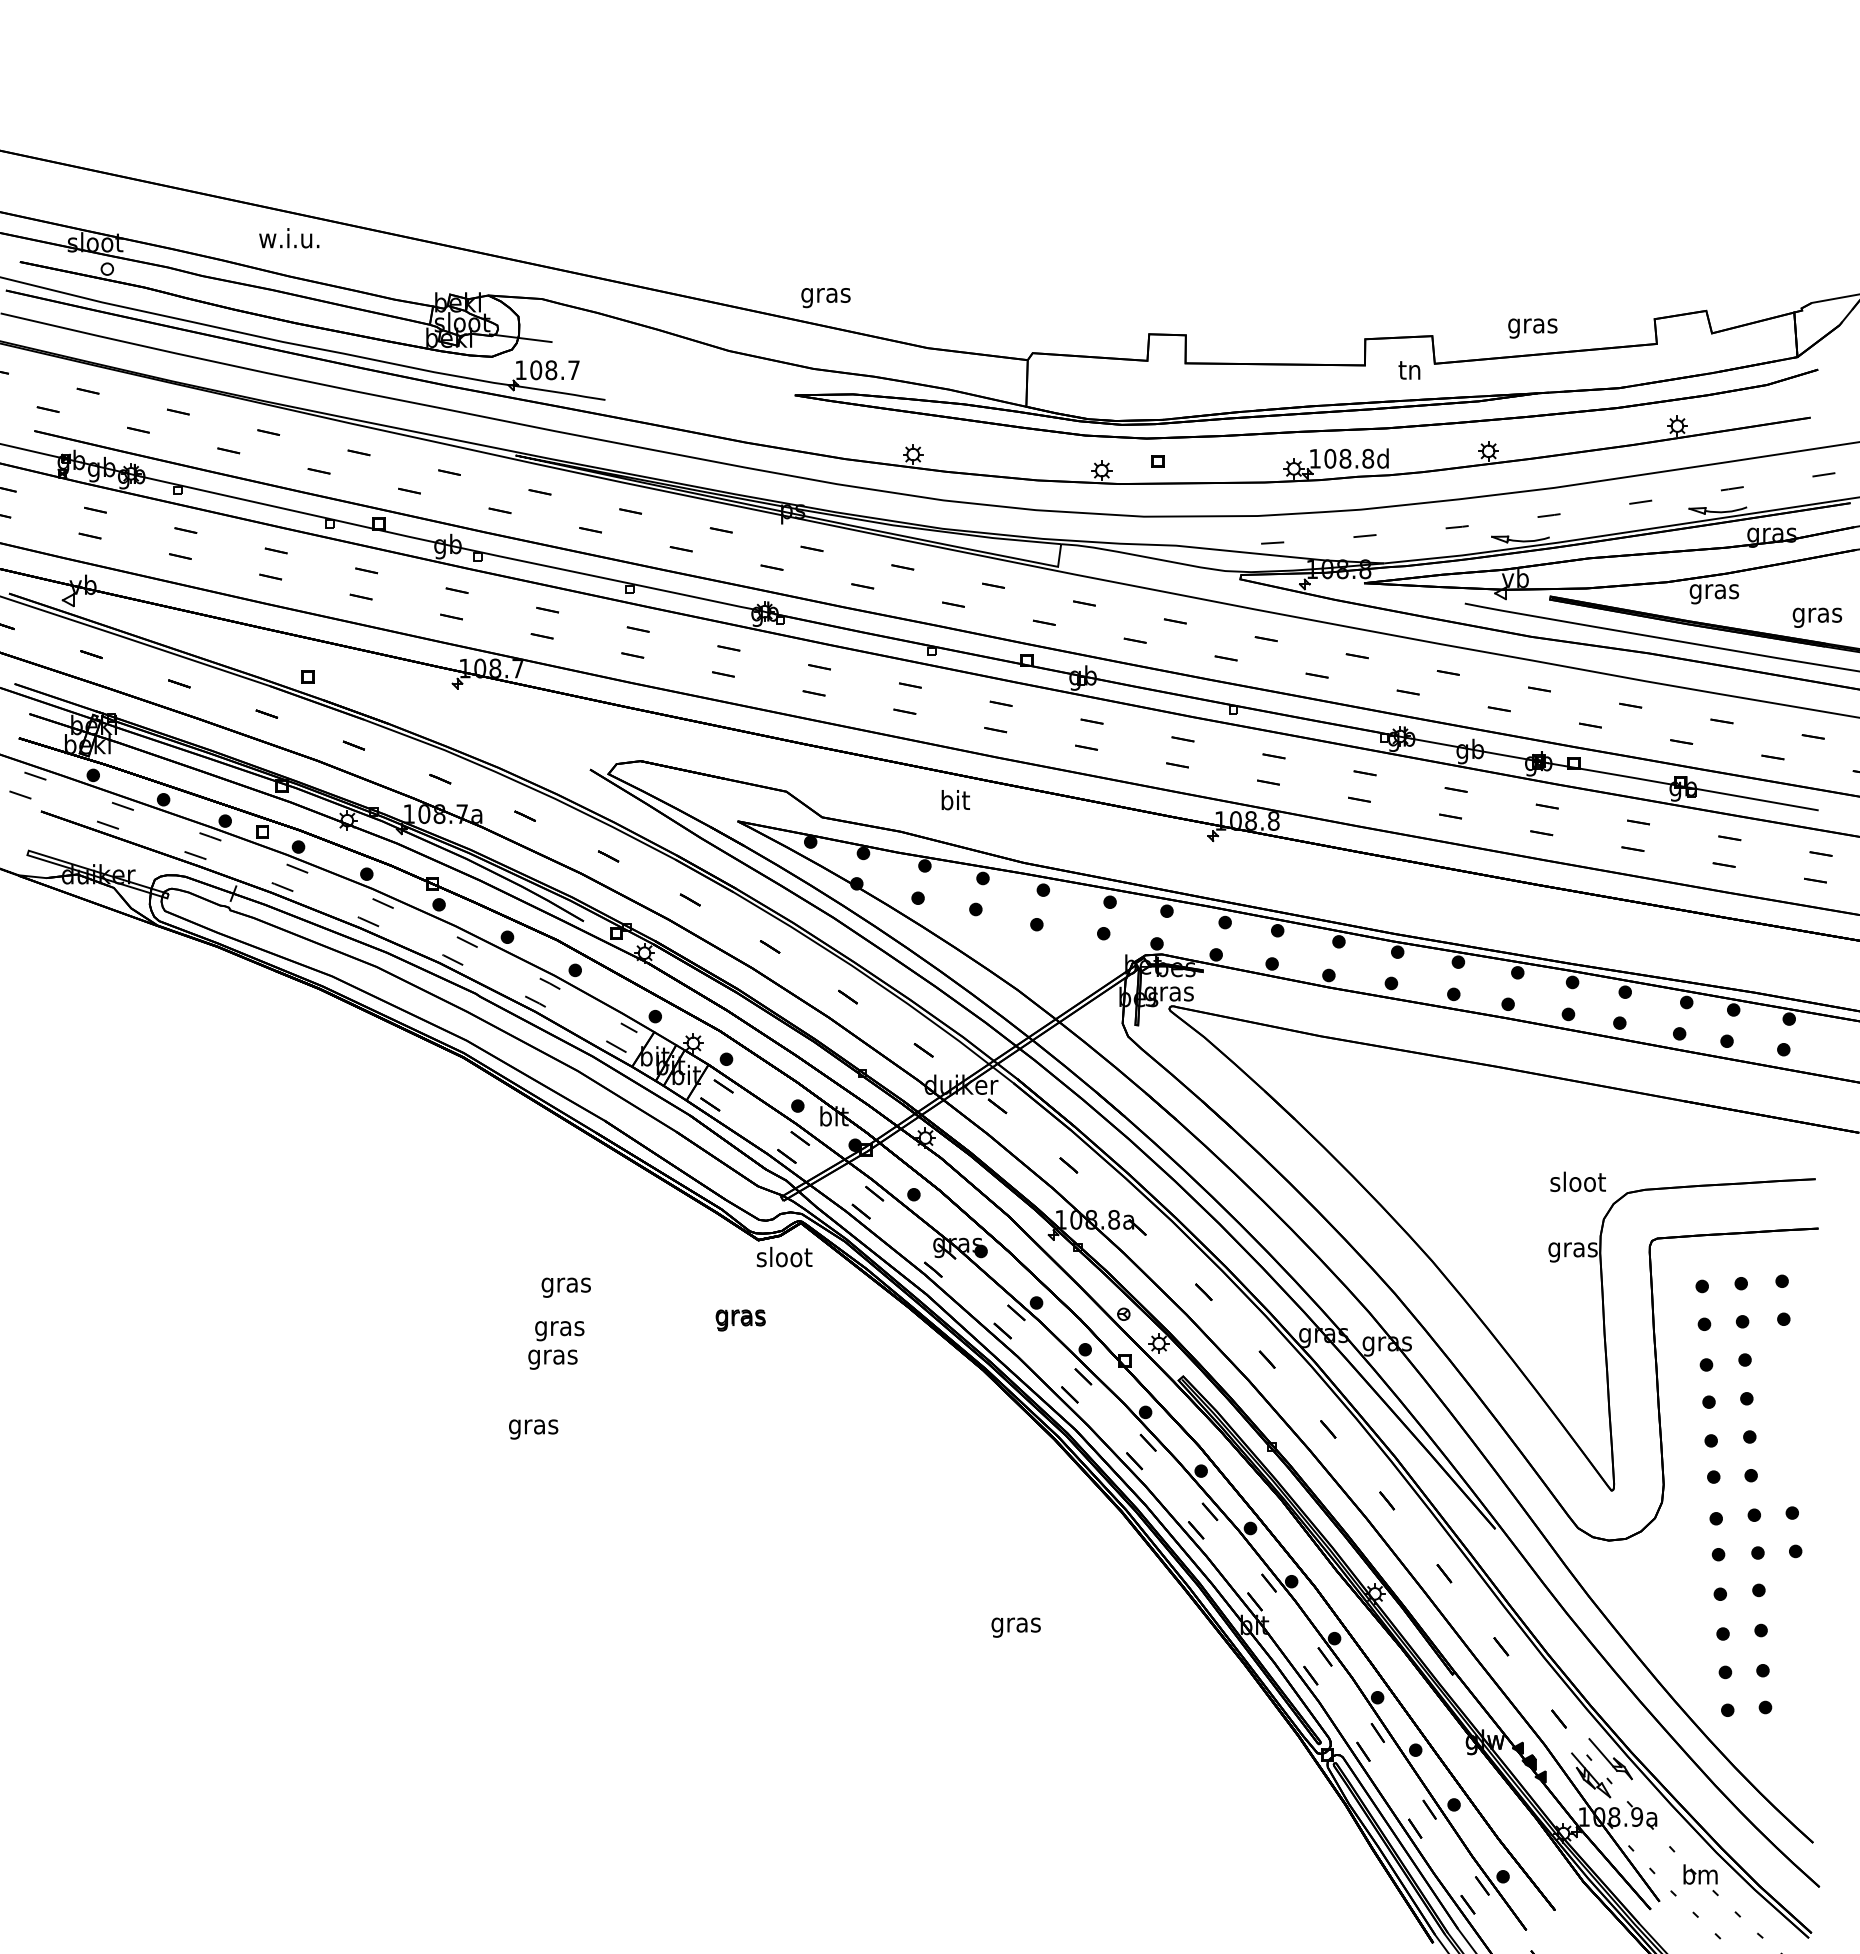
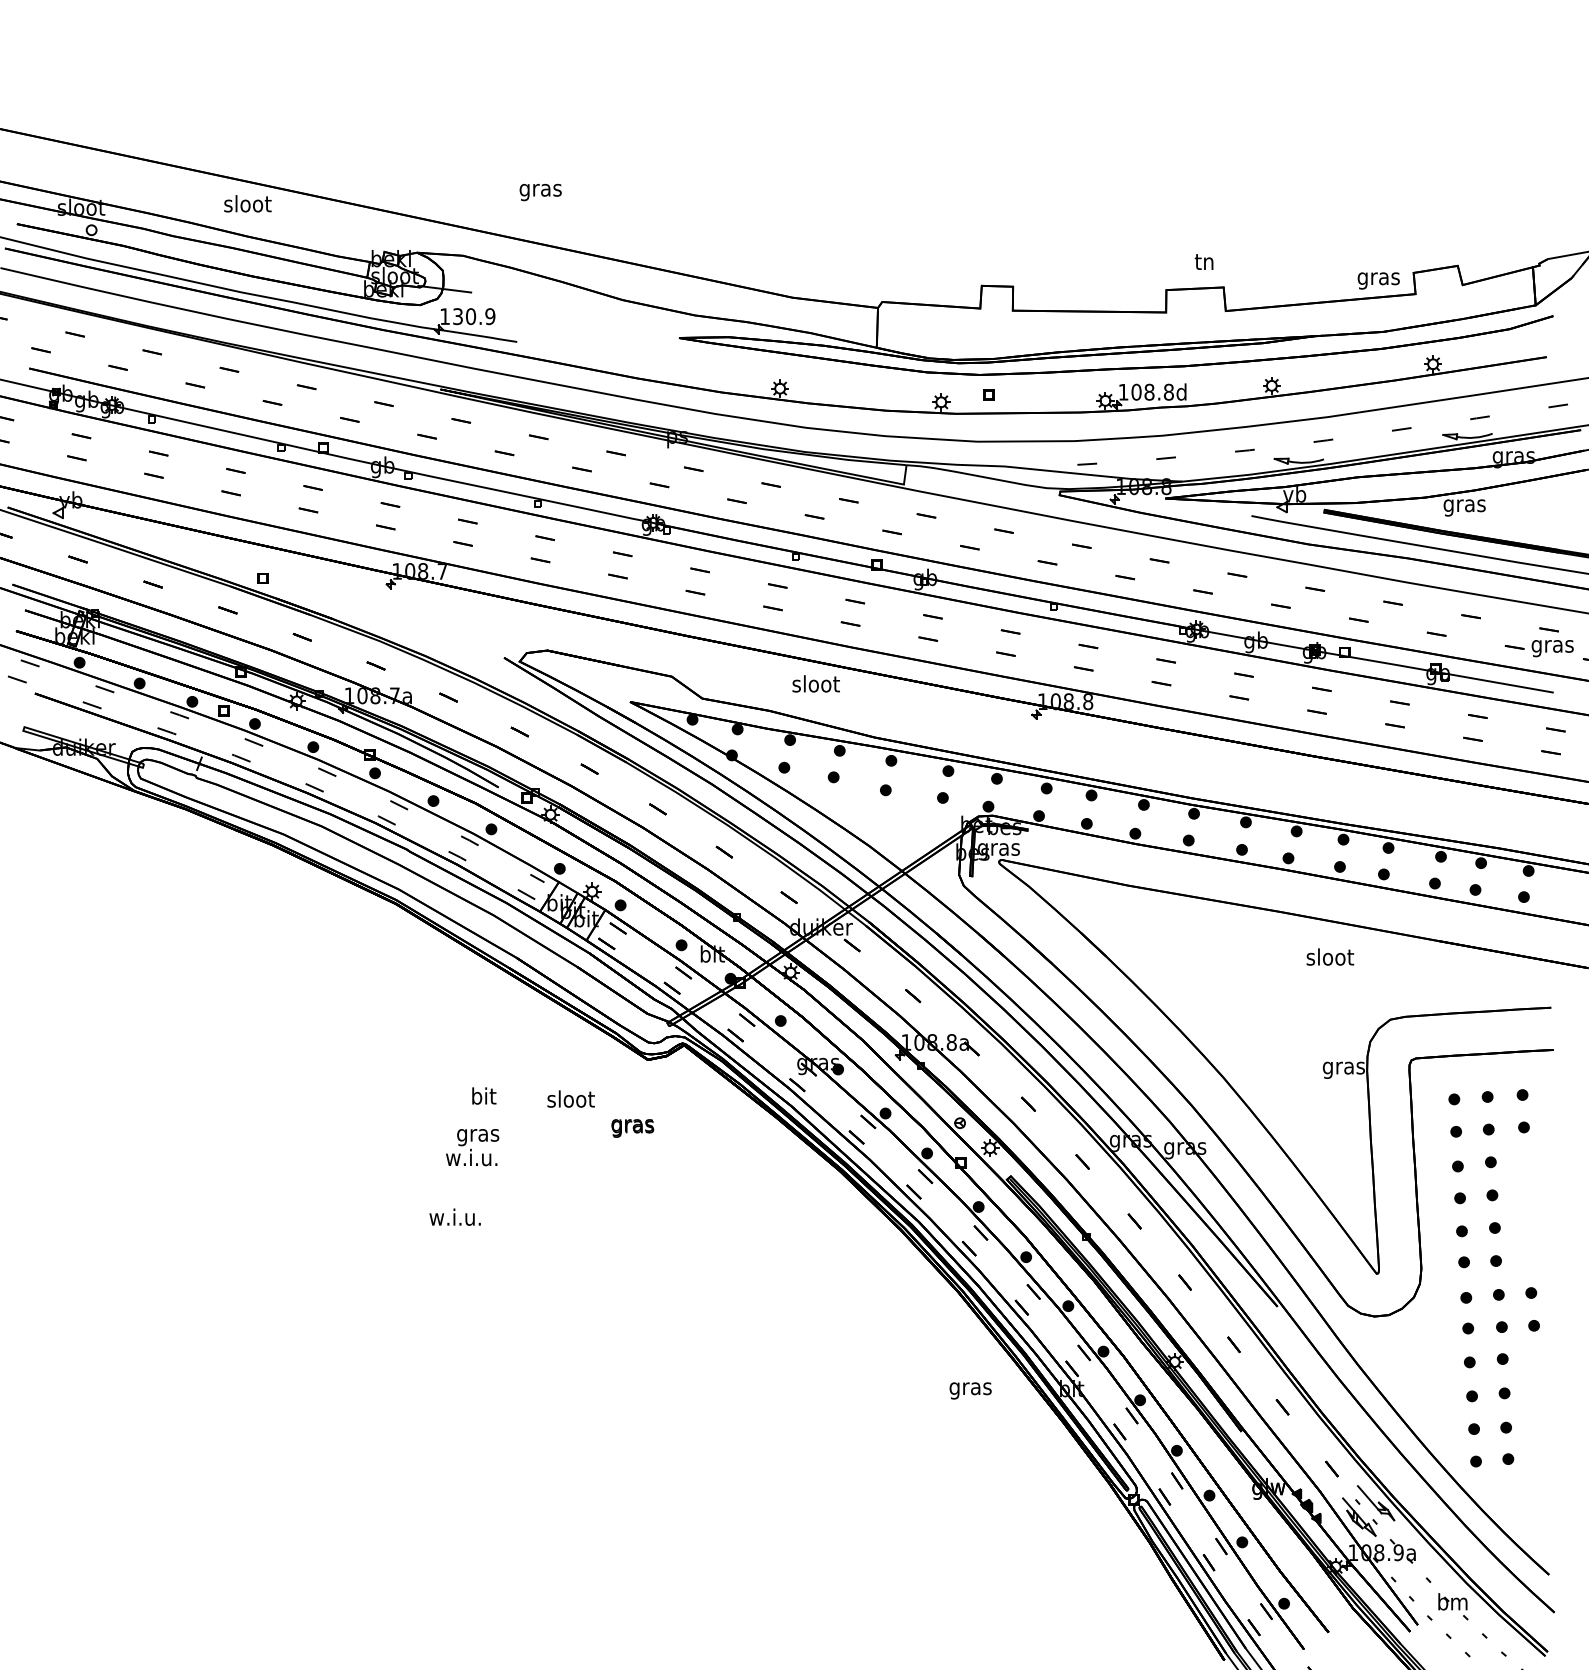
text: (289, 238) -> (247, 204), w.i.u. -> sloot
text: (825, 298) -> (540, 192), moved
text: (1532, 328) -> (1378, 280), moved
text: (554, 370) -> (473, 316), 108.7 -> 130.9
text: (1409, 370) -> (1204, 262), moved
text: (1817, 617) -> (1552, 648), moved
text: (955, 800) -> (816, 684), bit -> sloot
text: (1577, 1181) -> (1329, 956), moved
text: (784, 1257) -> (571, 1099), moved
text: (565, 1284) -> (483, 1097), gras -> bit
text: (552, 1356) -> (471, 1159), gras -> w.i.u.
text: (532, 1426) -> (454, 1219), gras -> w.i.u.
text: (1015, 1627) -> (970, 1390), moved

